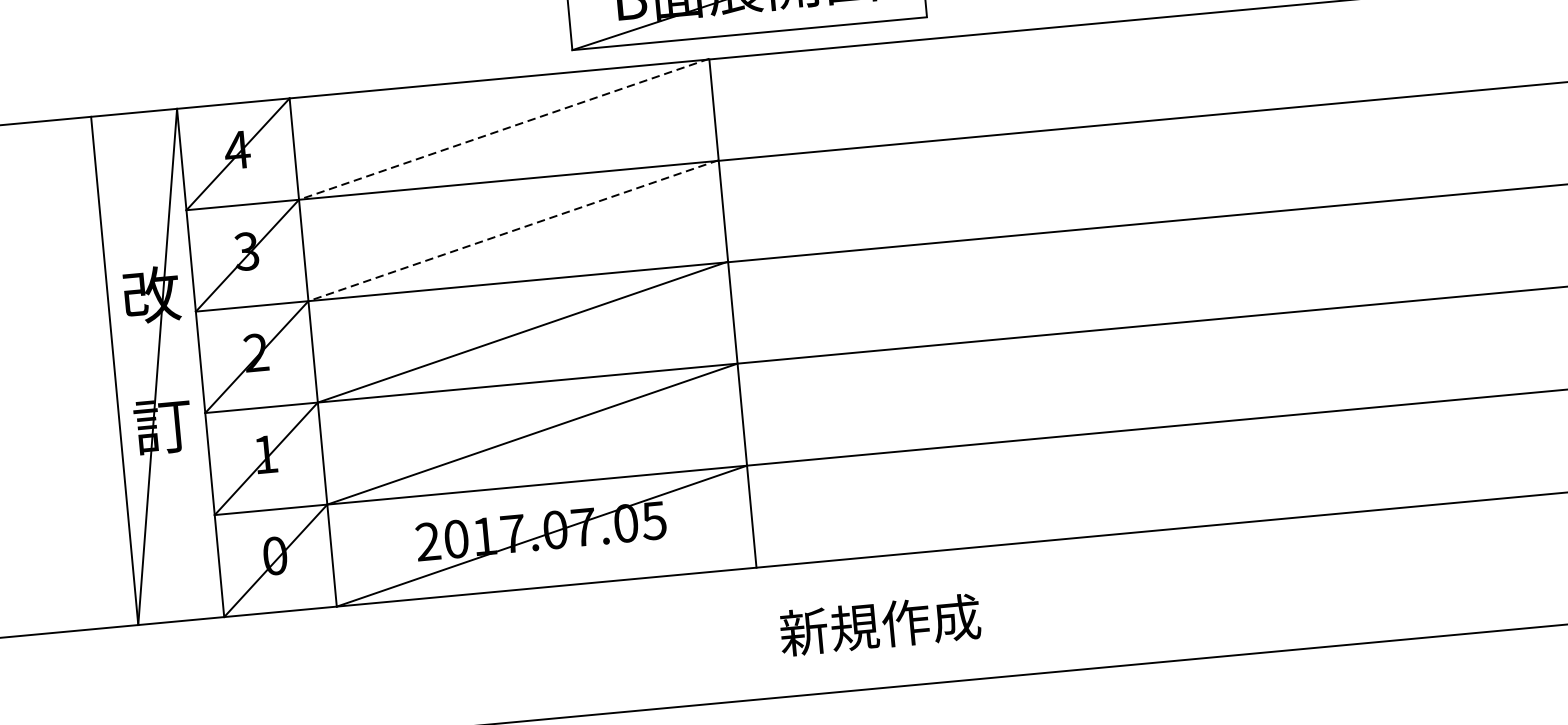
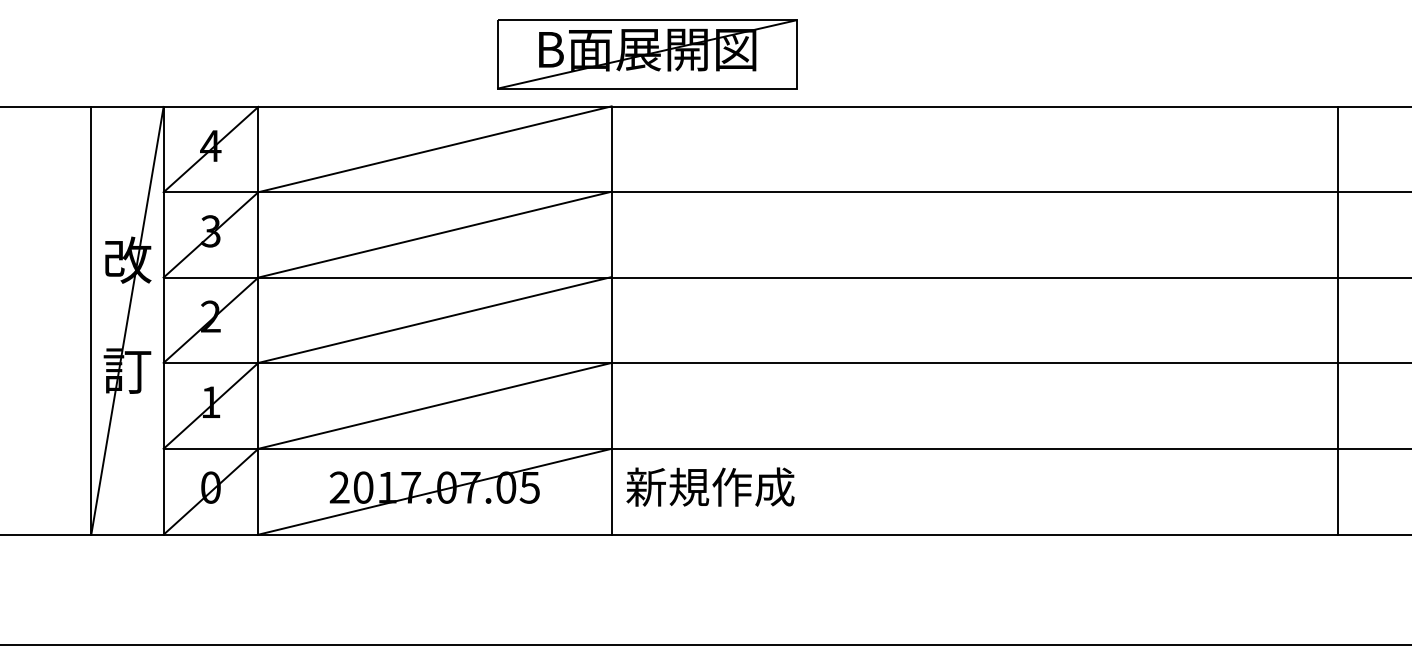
line: (504, 129) -> (435, 149), dashed -> solid
line: (514, 230) -> (435, 234), dashed -> solid
text: (880, 624) -> (710, 486), moved

